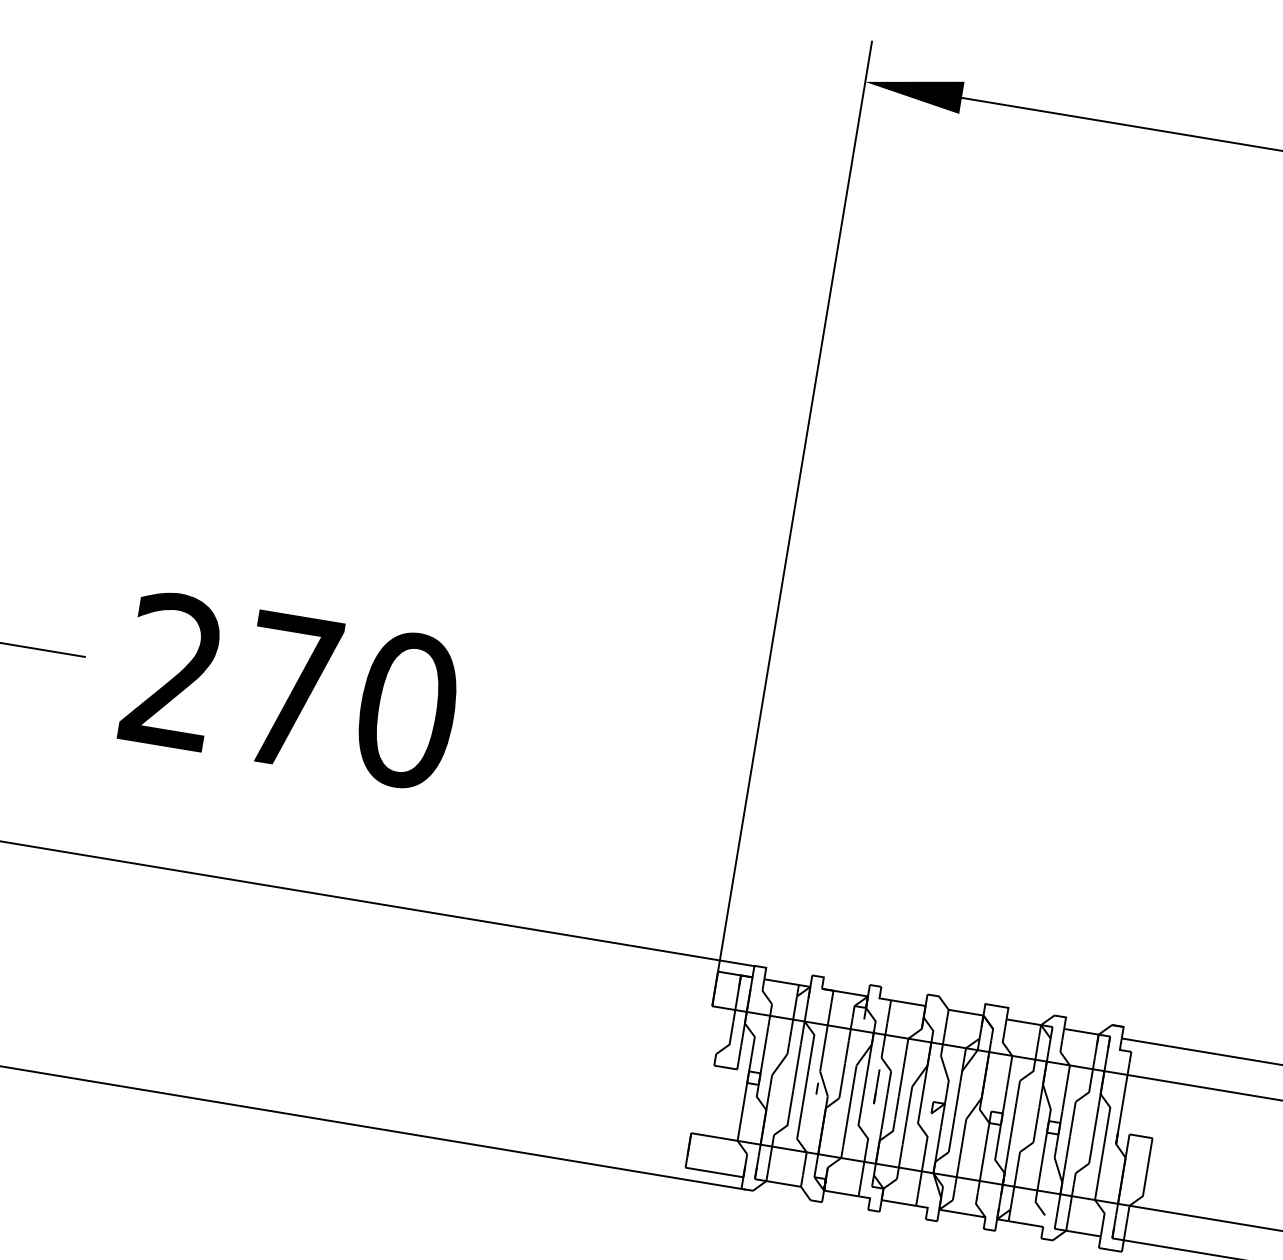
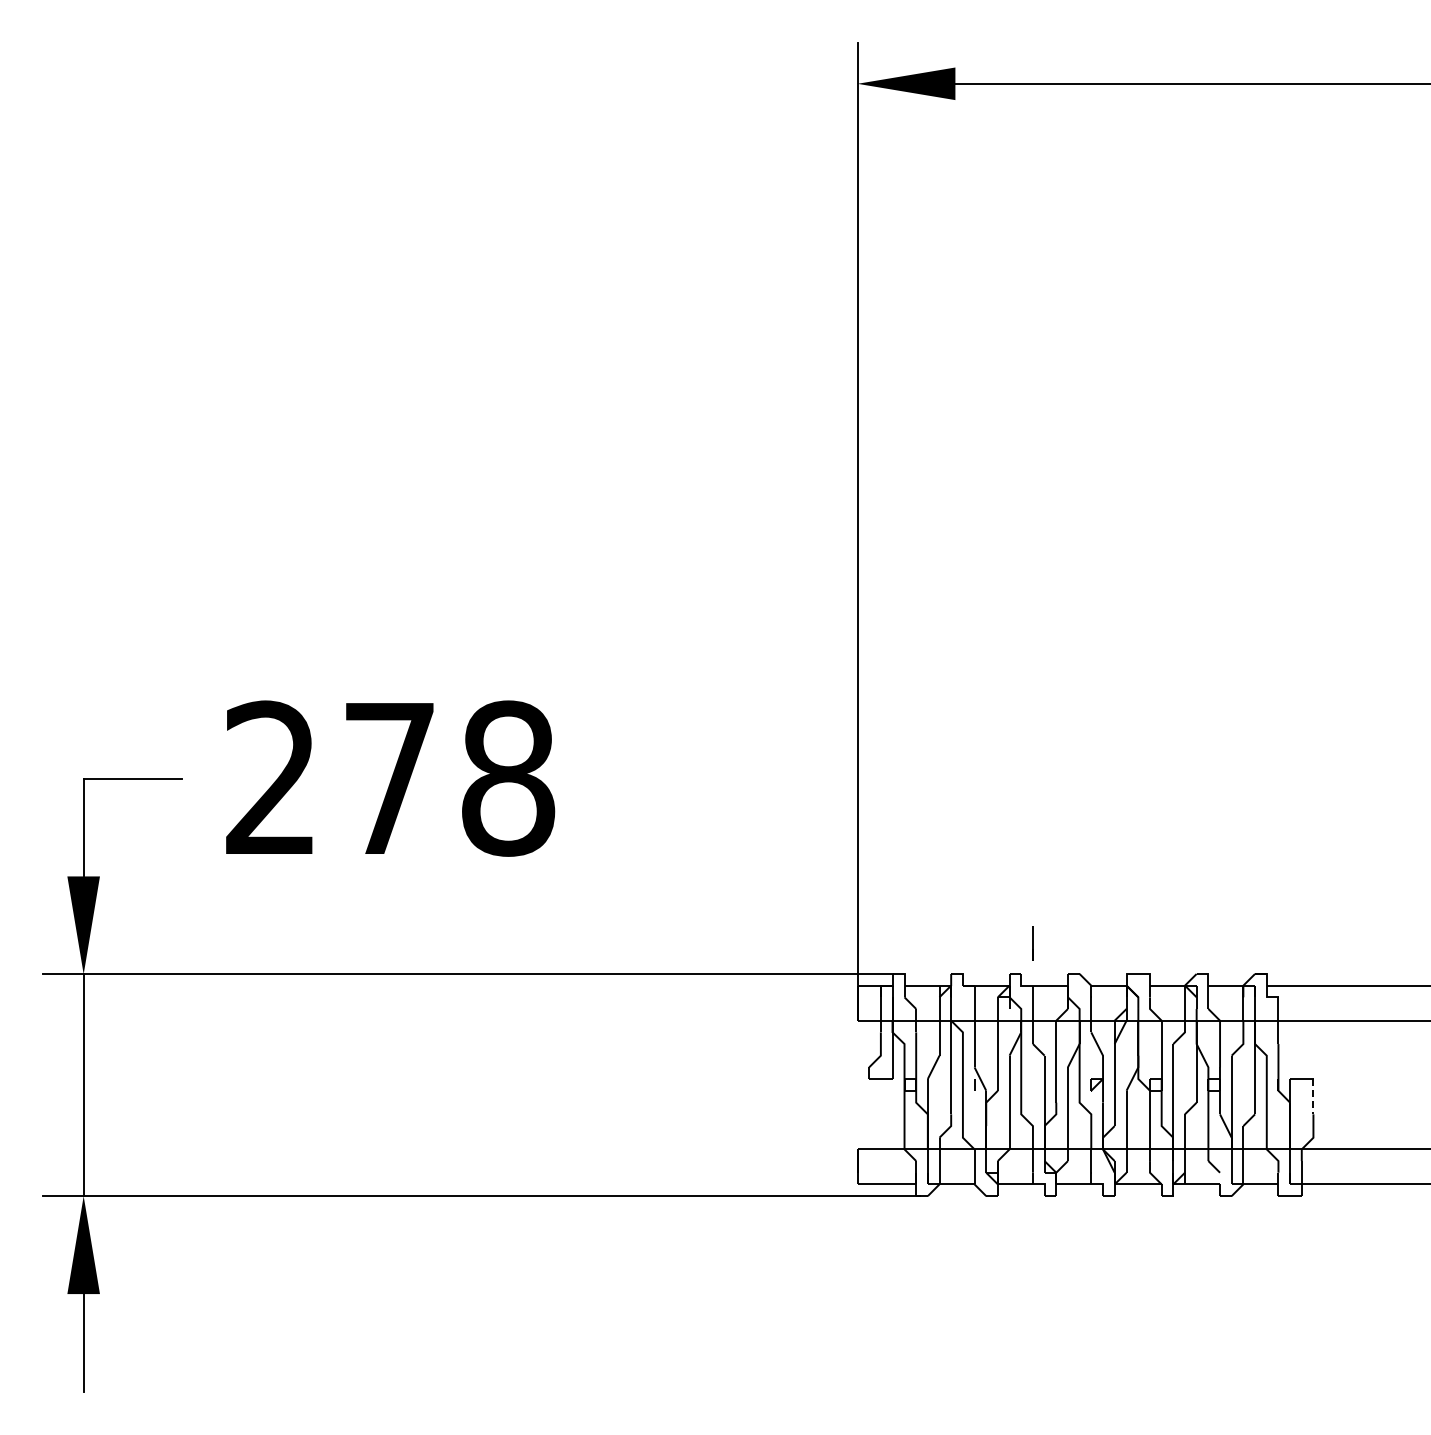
text: (407, 710) -> (508, 778), 270 -> 278
line: (876, 1086) -> (1032, 943), moved
line: (1149, 1156) -> (1313, 1097), solid -> dashed

